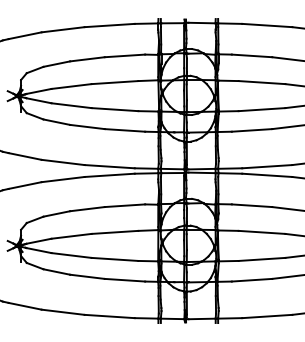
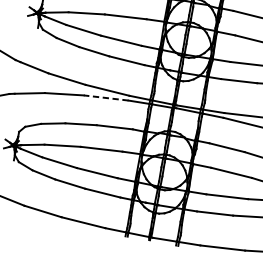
line: (109, 175) -> (105, 98), solid -> dashed

